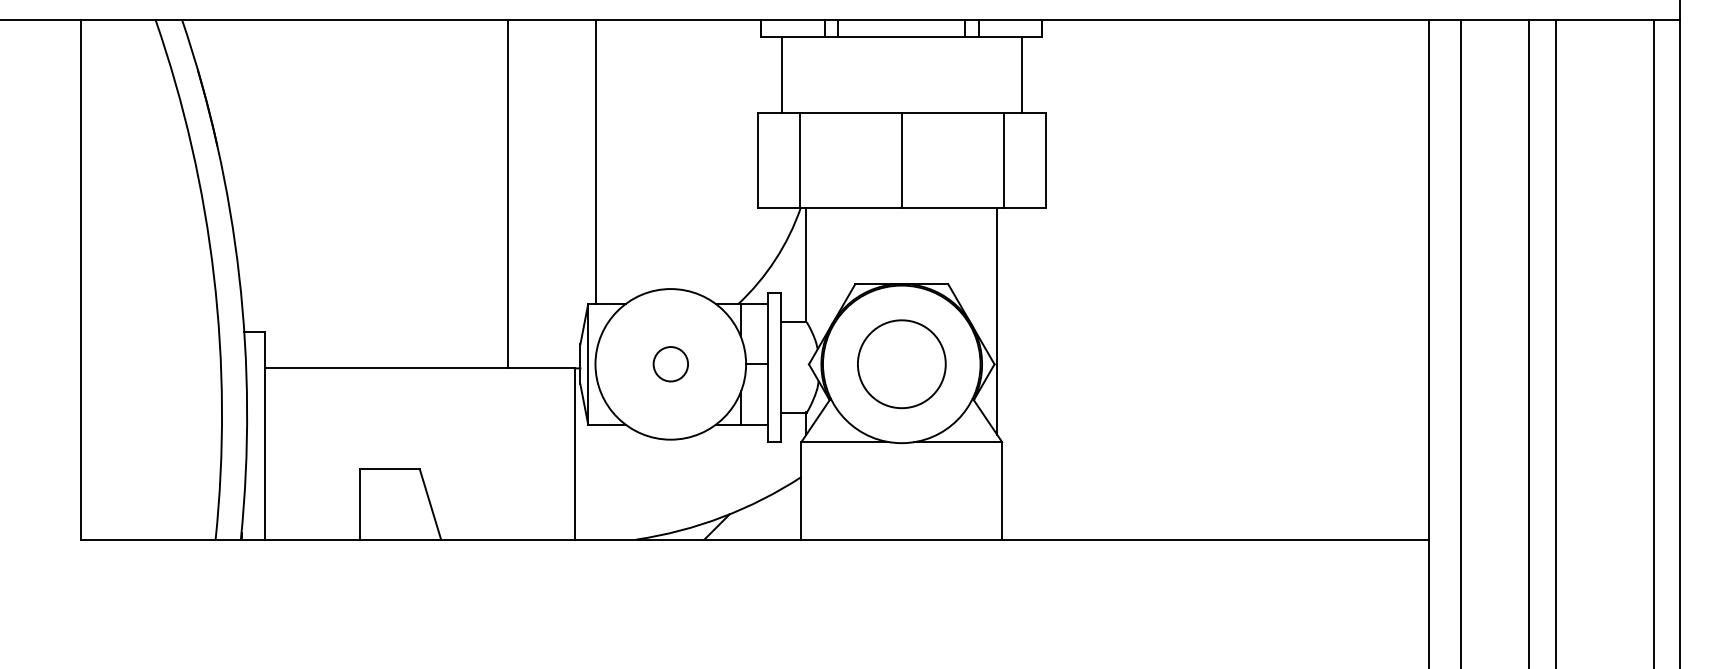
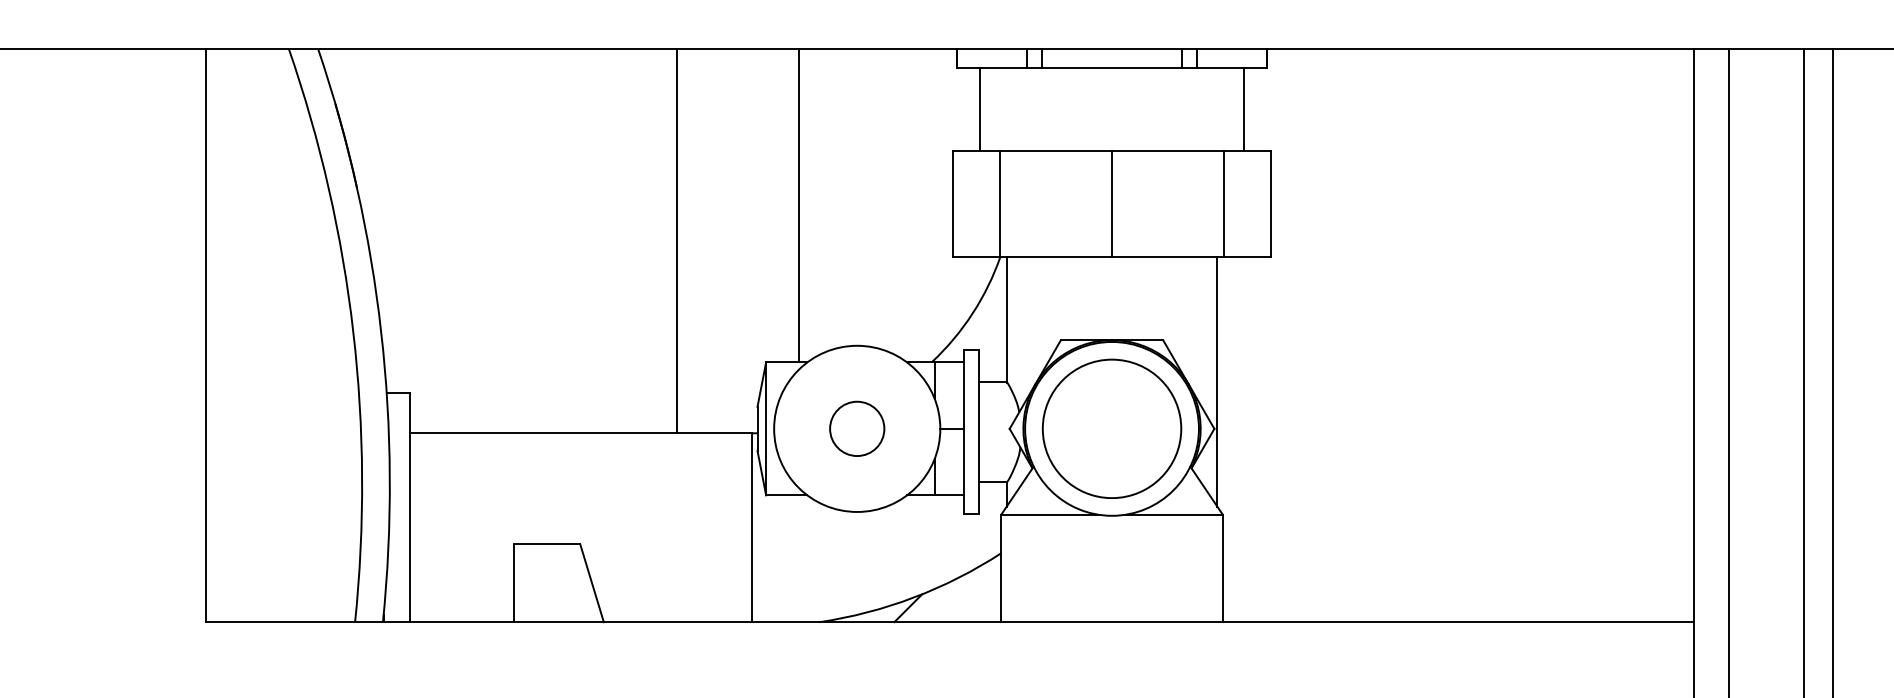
line: (596, 161) -> (799, 205), moved
circle: (670, 363) -> (856, 427), size x1.43
circle: (901, 363) -> (1111, 427), size x1.43

